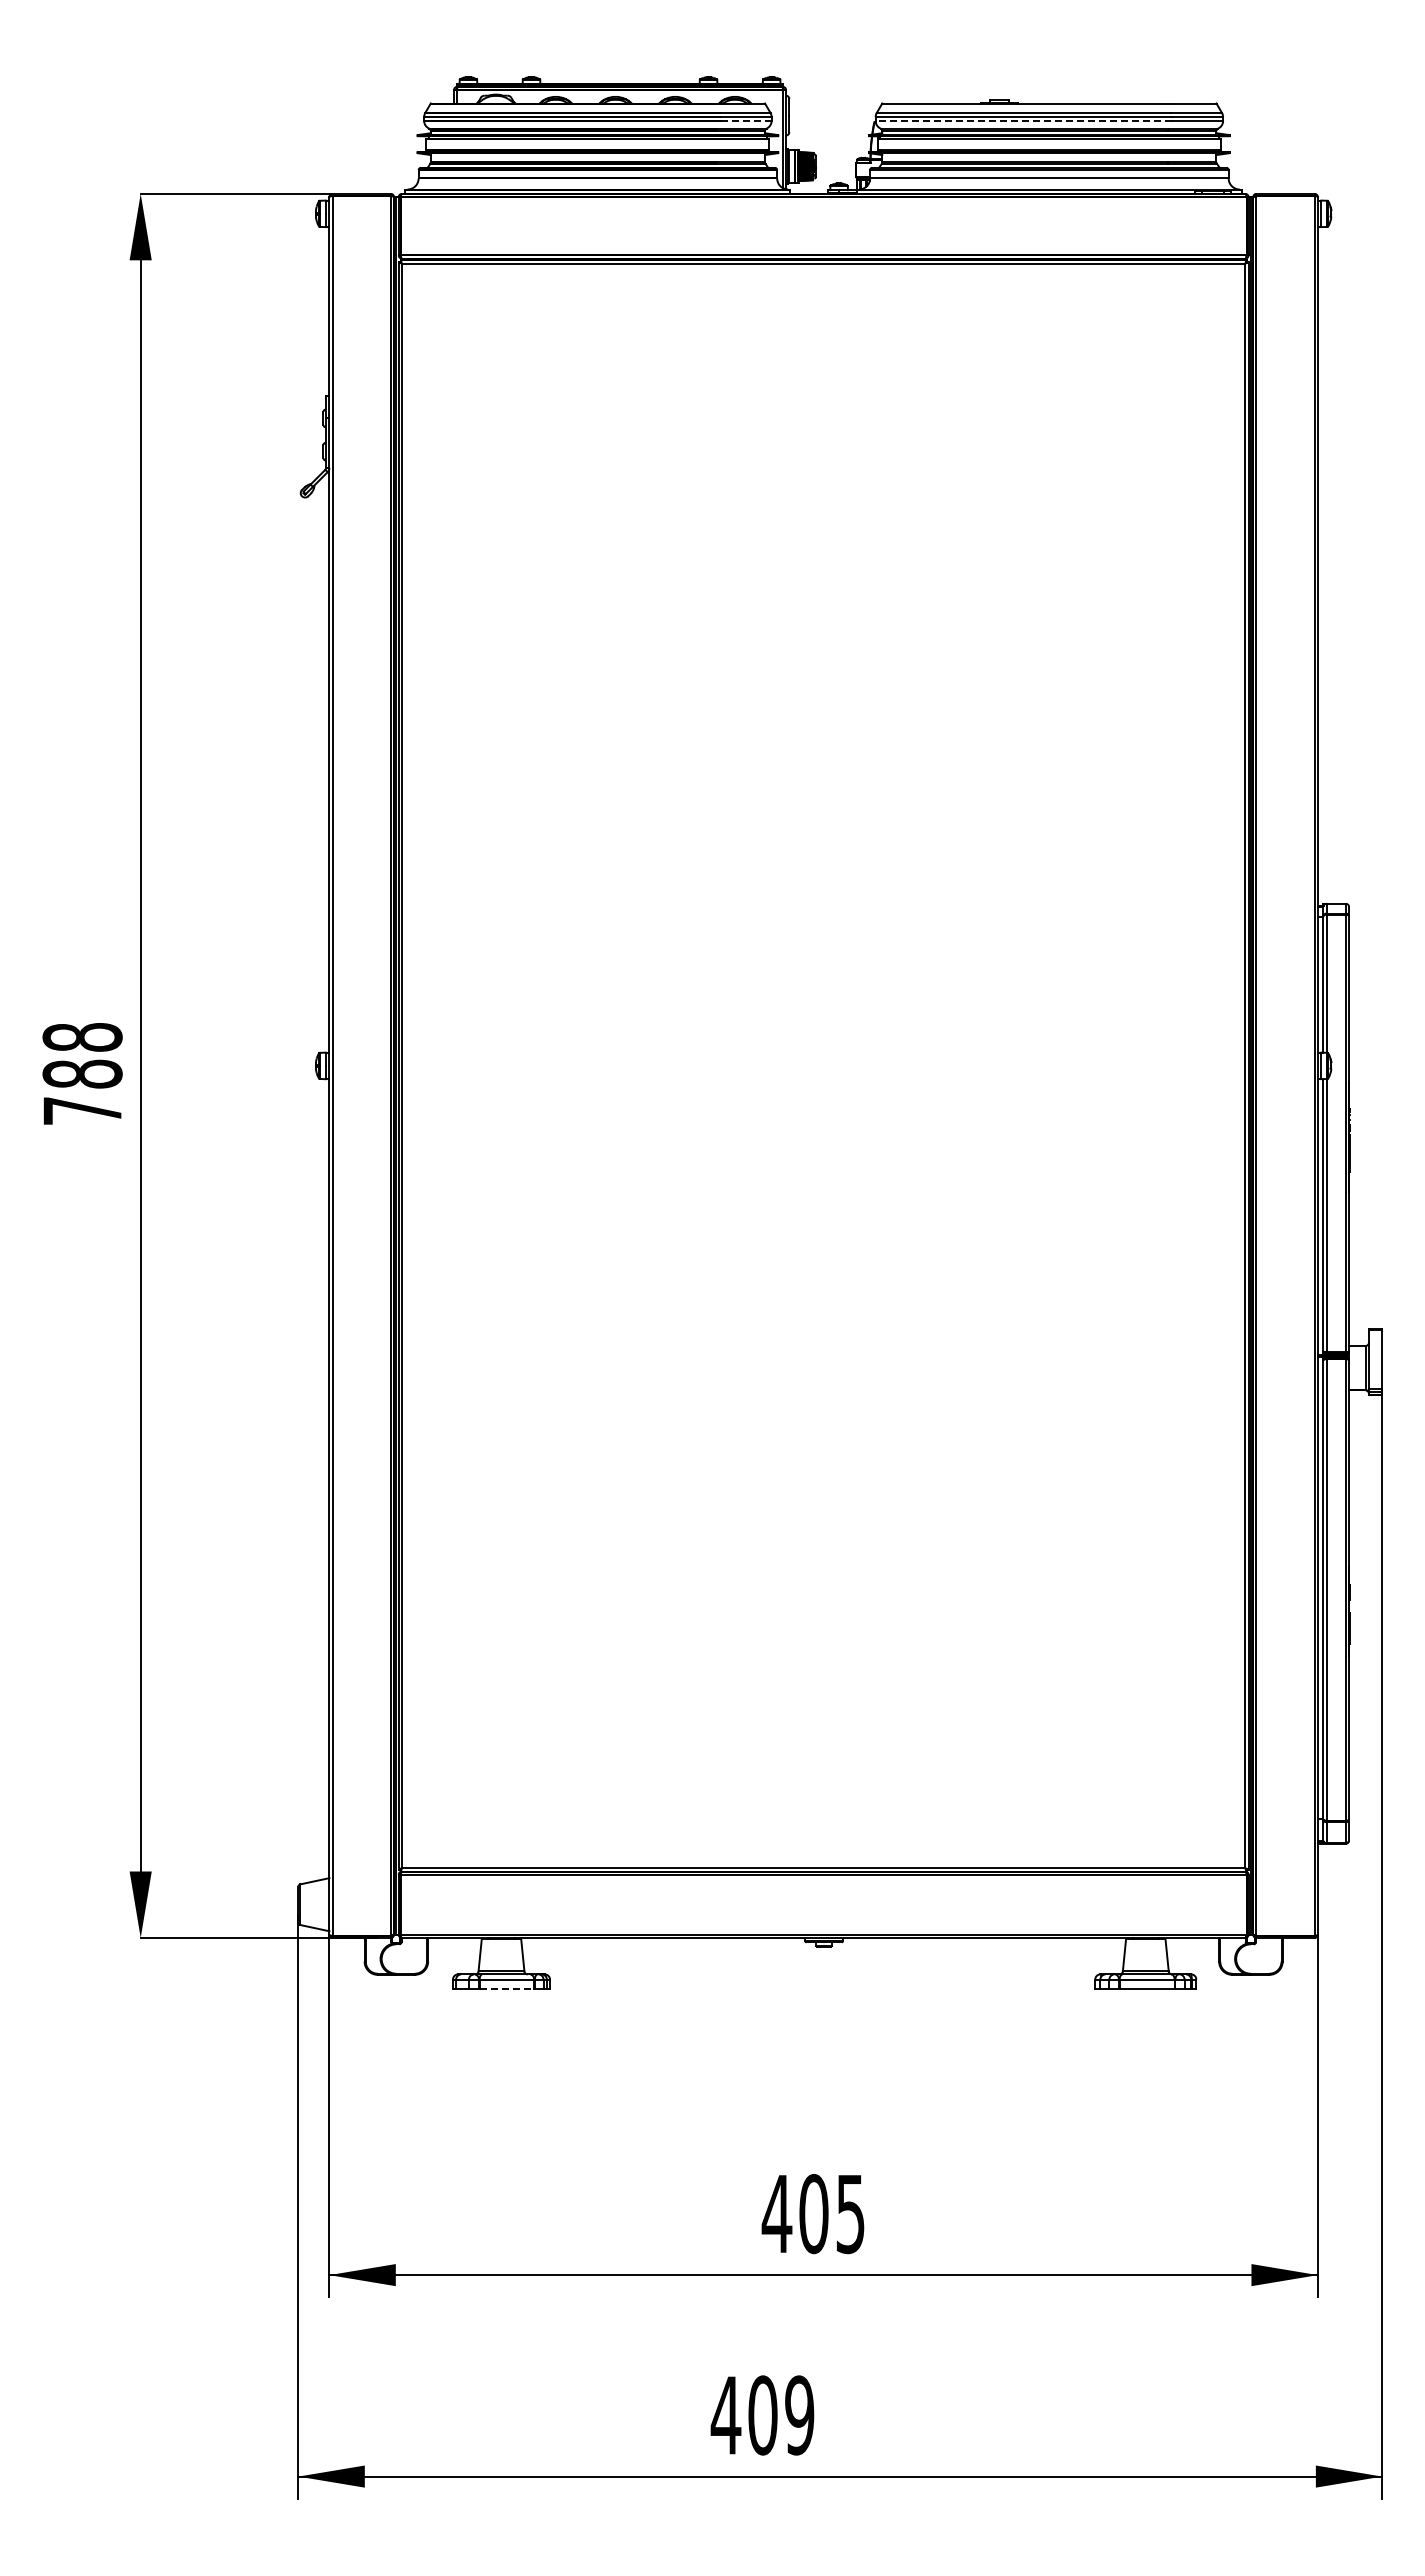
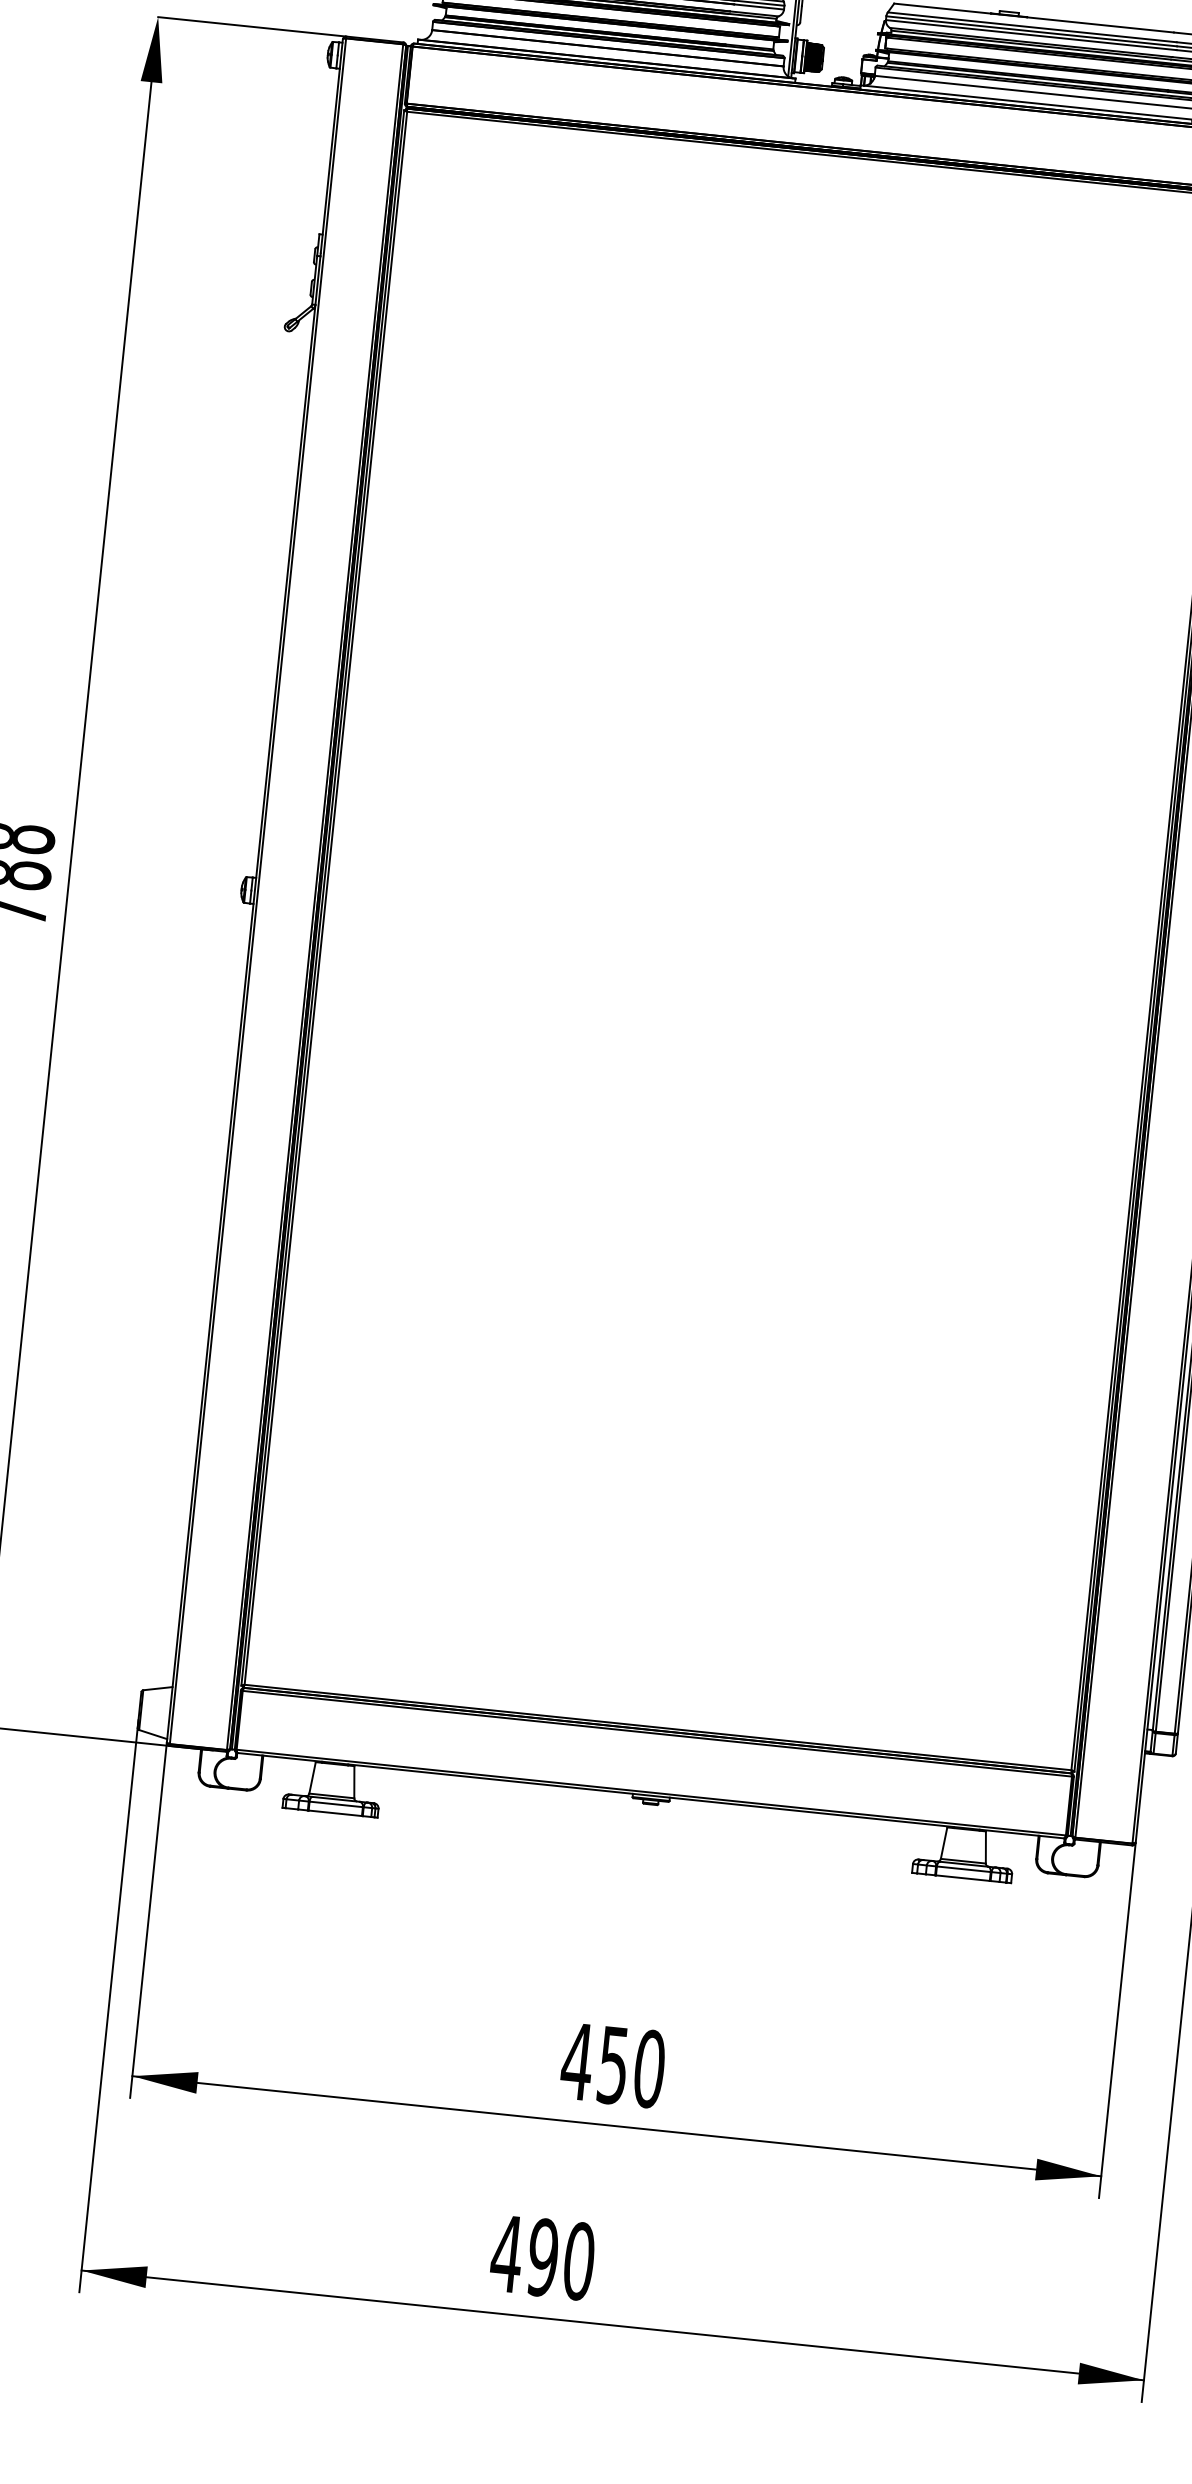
line: (745, 121) -> (758, 7), dashed -> solid
line: (1023, 121) -> (1030, 35), dashed -> solid
line: (507, 1988) -> (335, 1813), dashed -> solid
text: (832, 2213) -> (631, 2066), 405 -> 450
text: (781, 2415) -> (561, 2259), 409 -> 490

